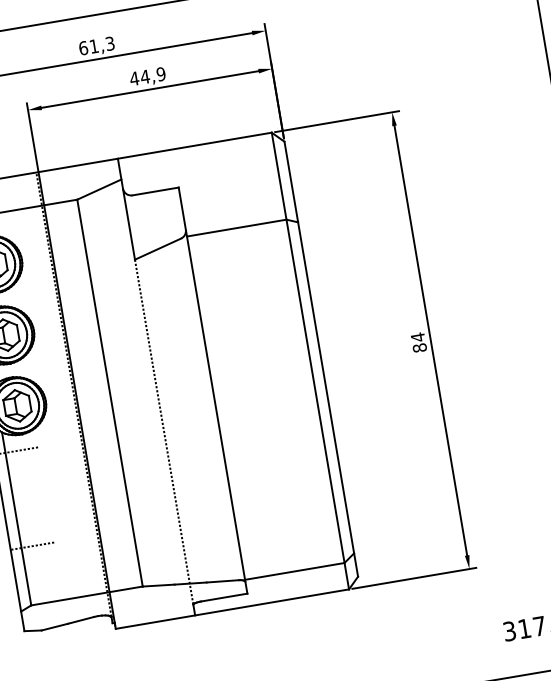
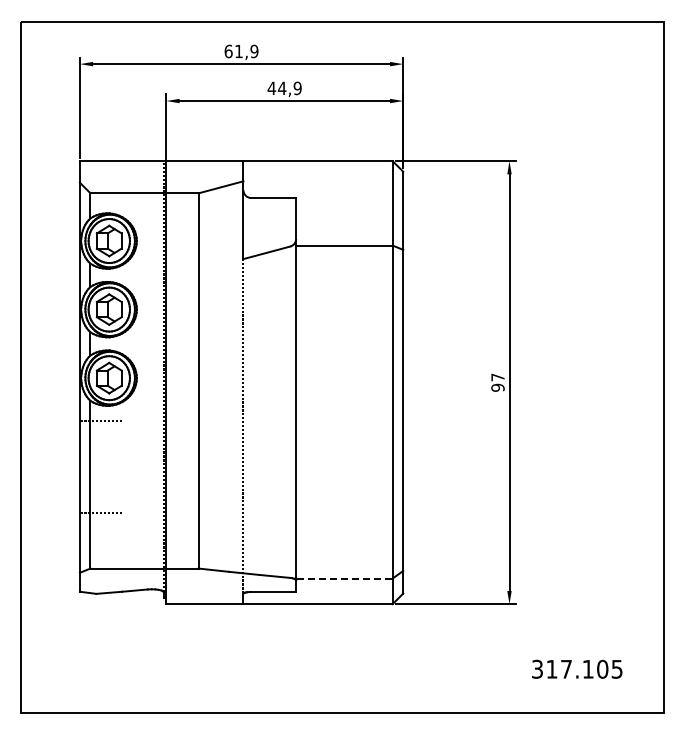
text: (110, 42) -> (254, 50), 61,3 -> 61,9
text: (418, 342) -> (497, 382), 84 -> 97
line: (294, 571) -> (344, 578), solid -> dashed

